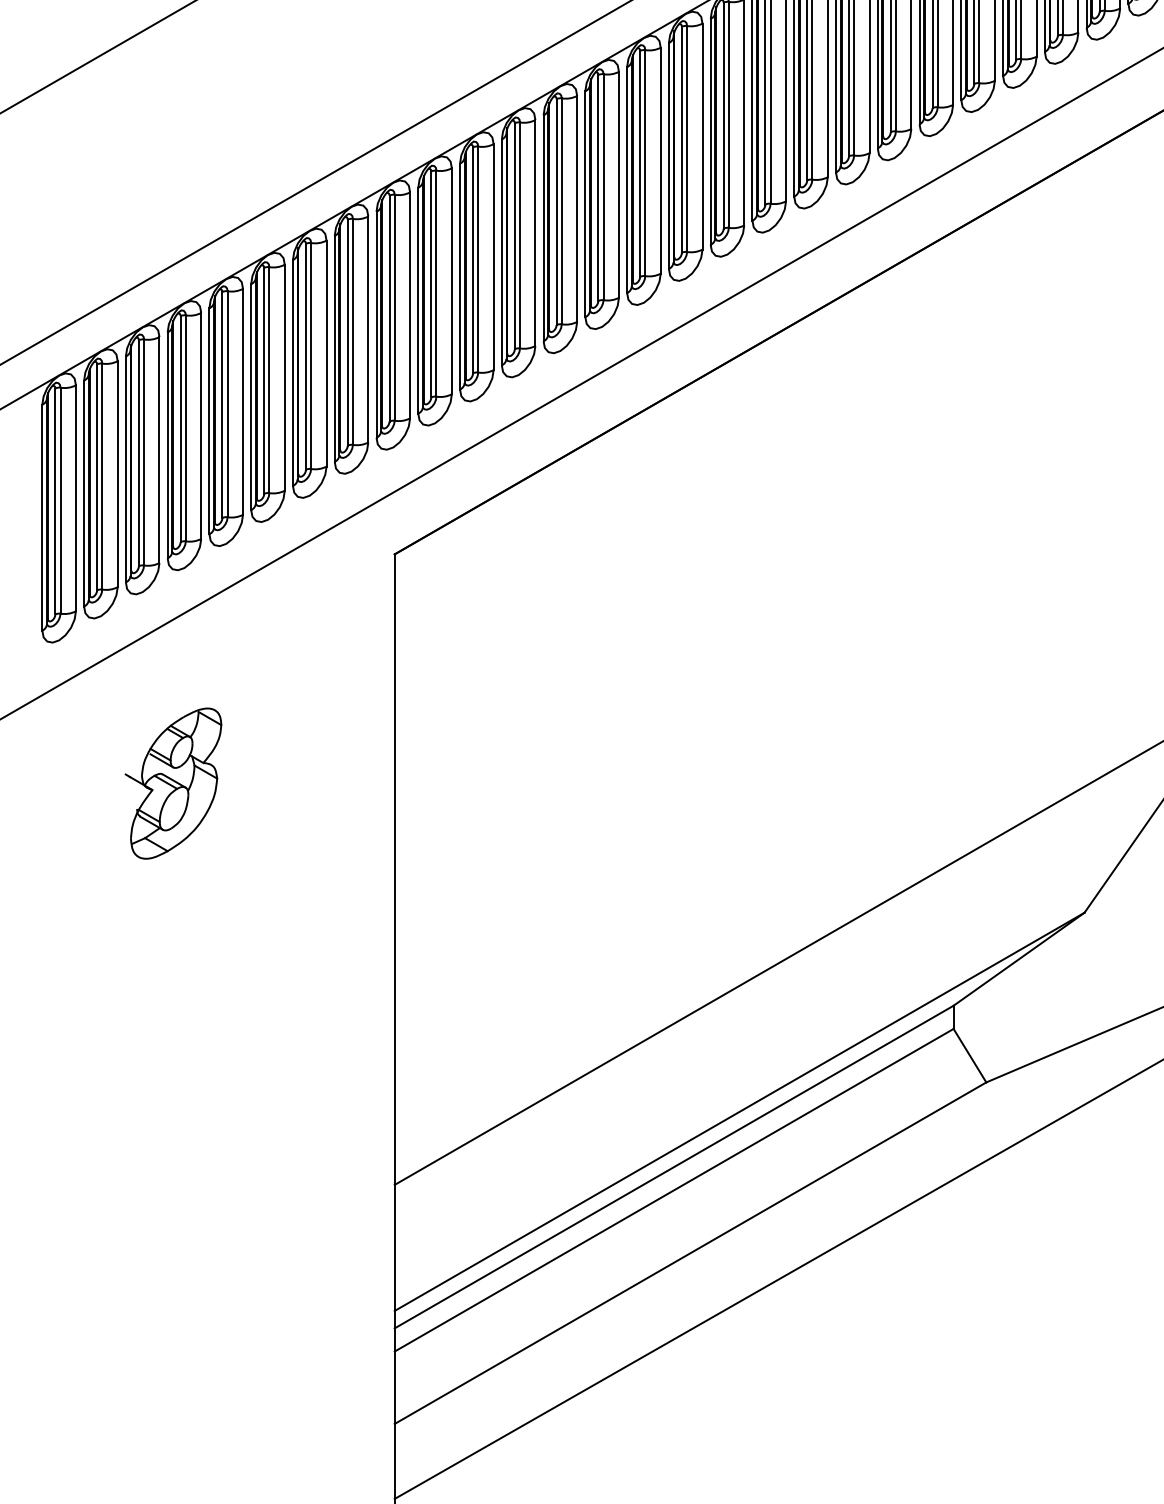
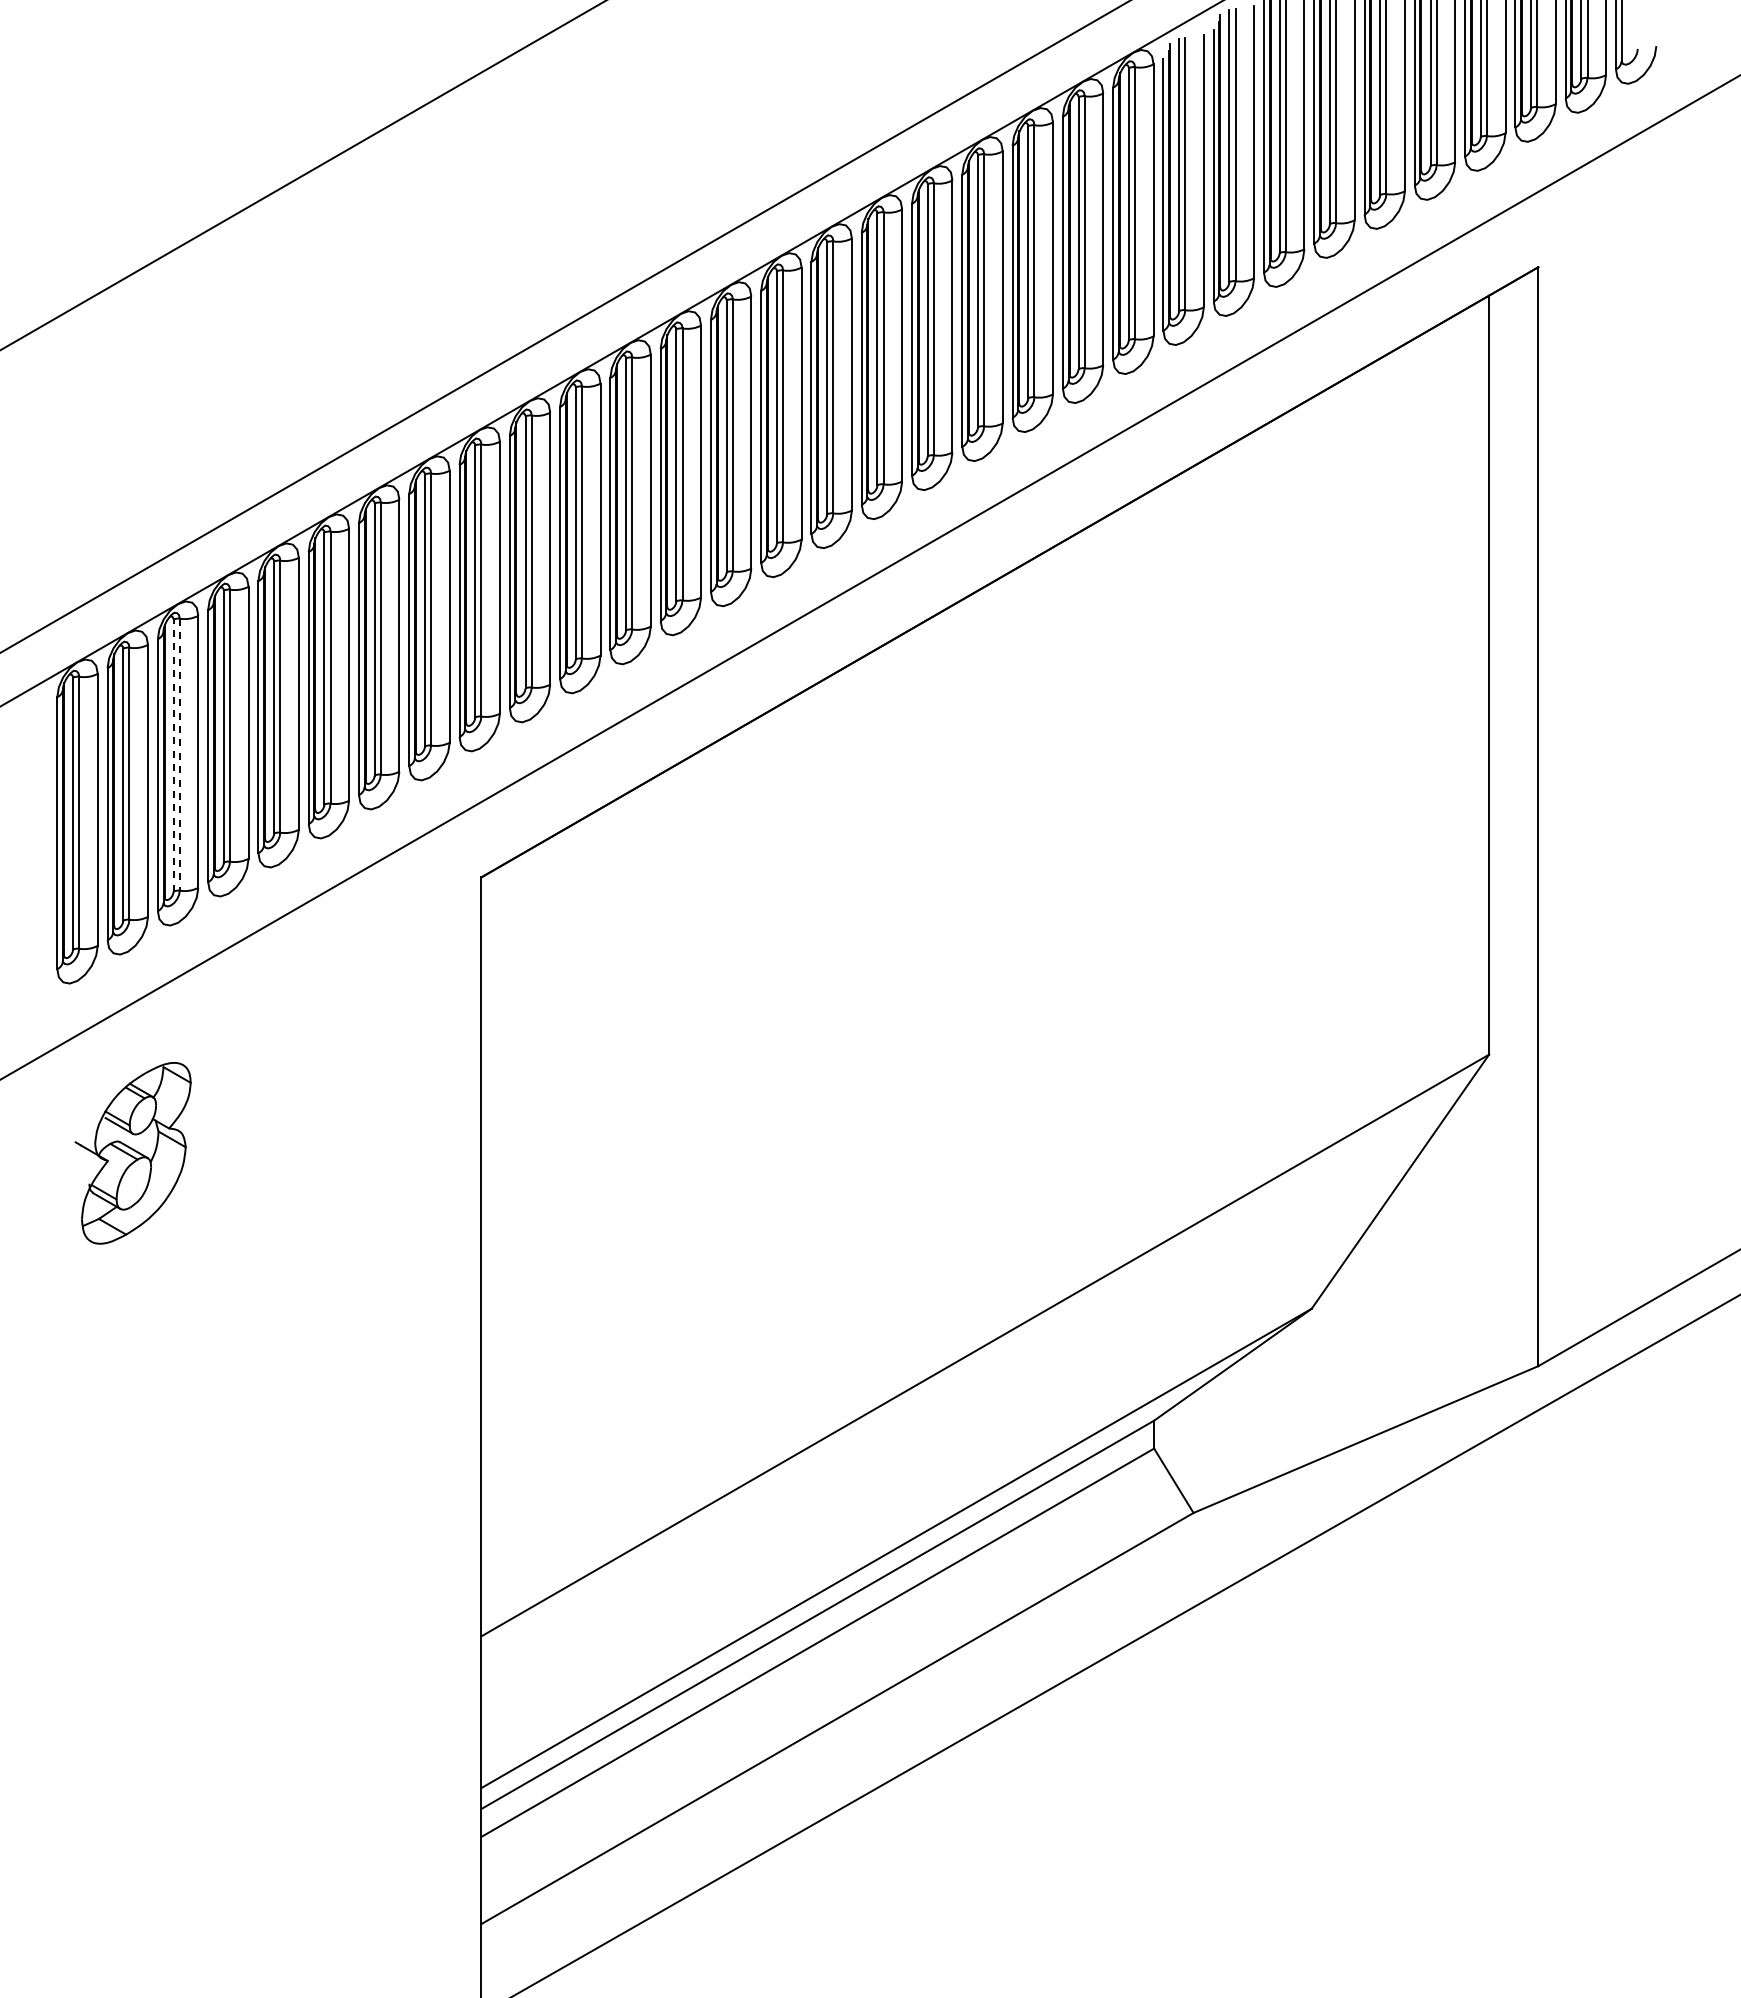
line: (143, 452) -> (179, 754), solid -> dashed
line: (138, 453) -> (173, 755), solid -> dashed
part: (172, 783) -> (132, 1153), moved

